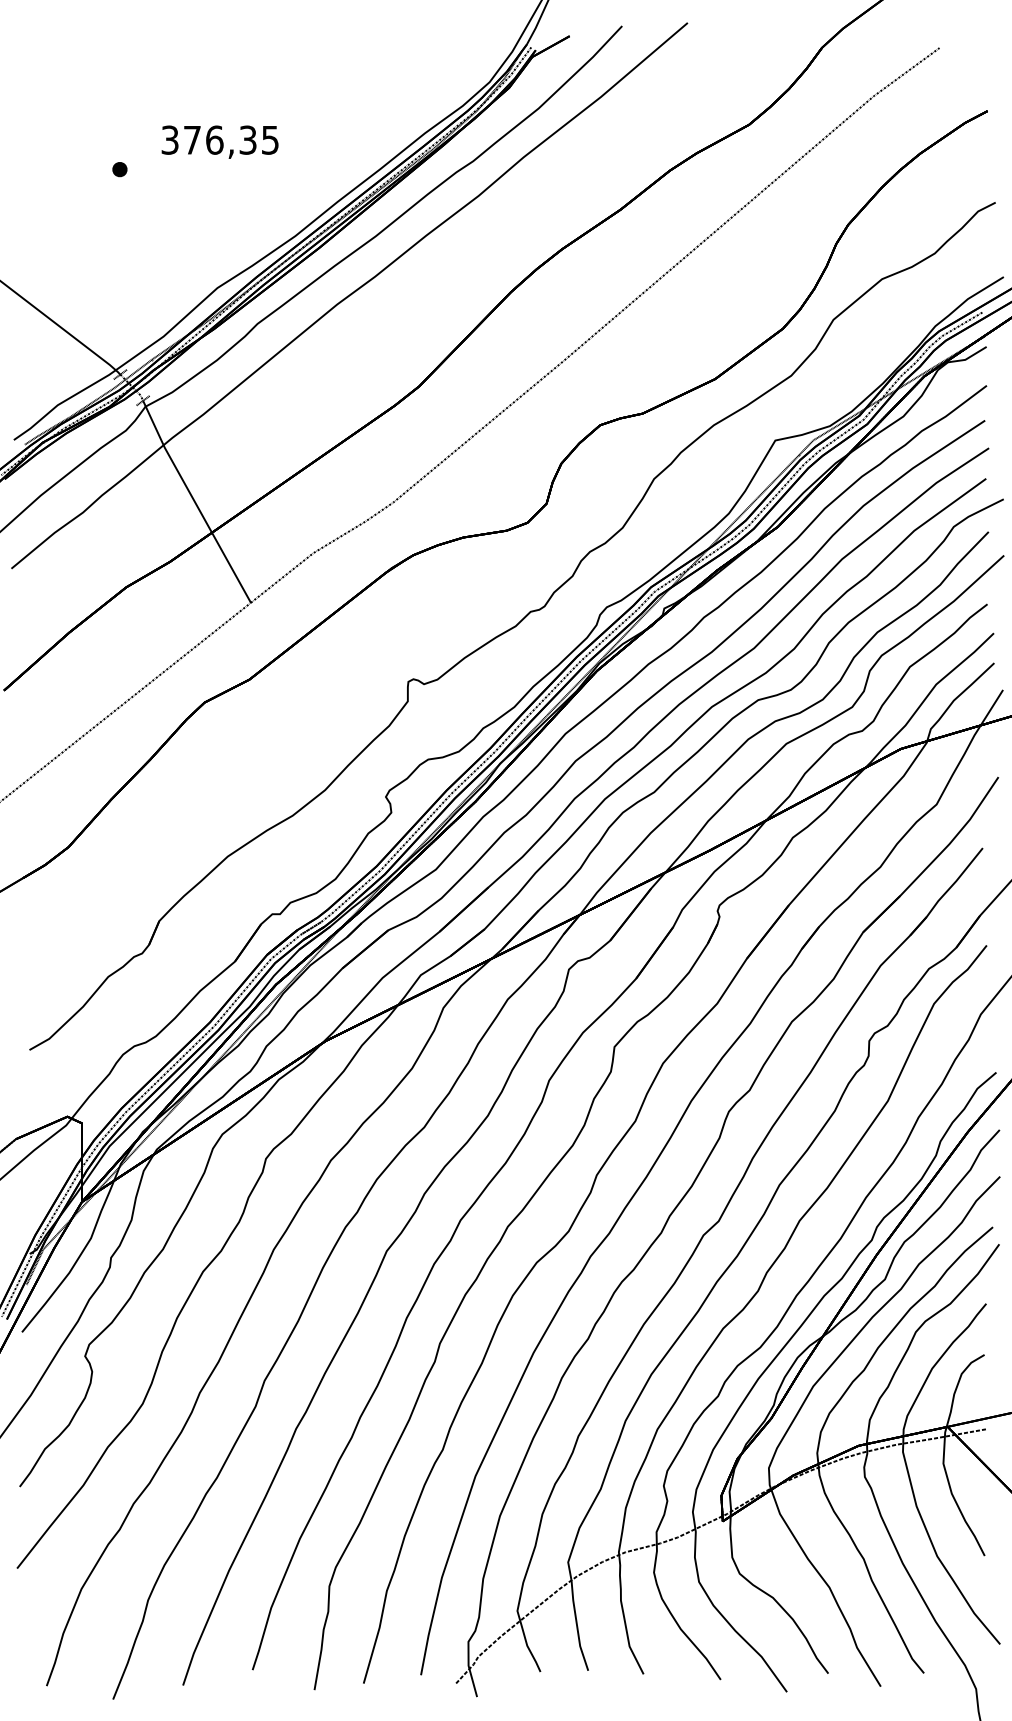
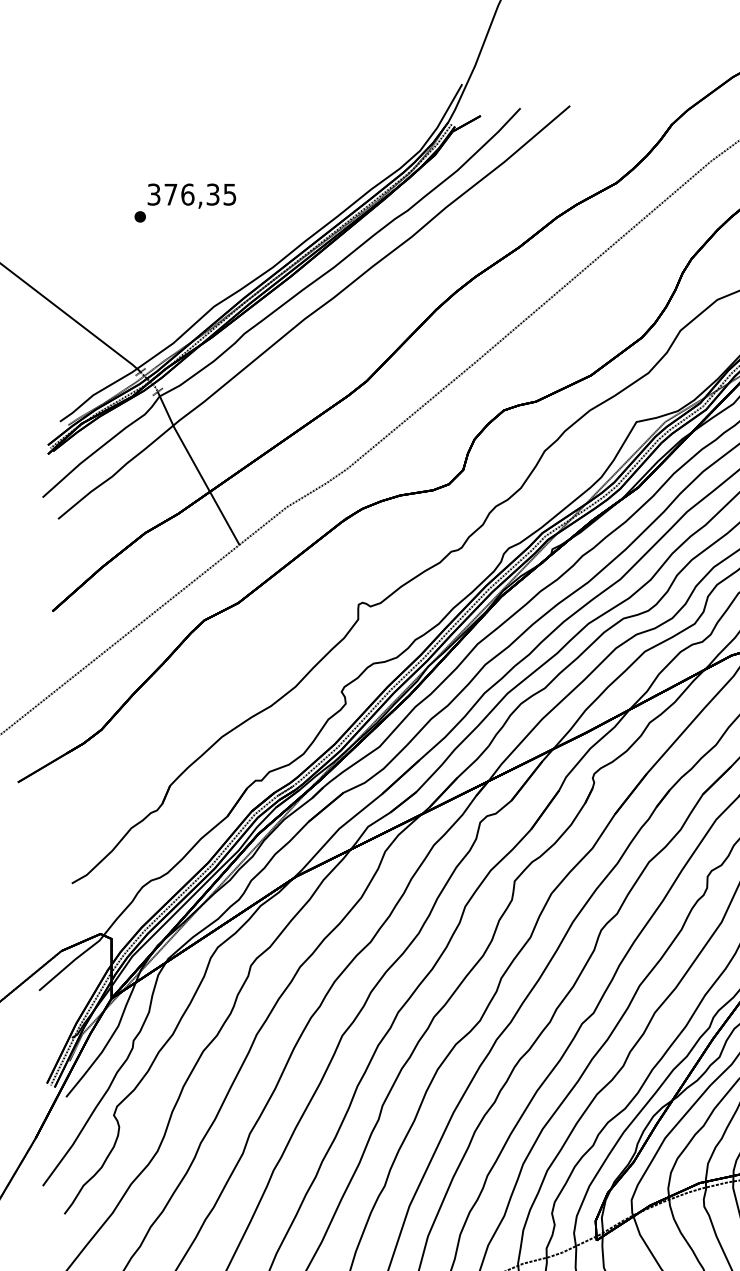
text: (219, 141) -> (191, 195), moved

